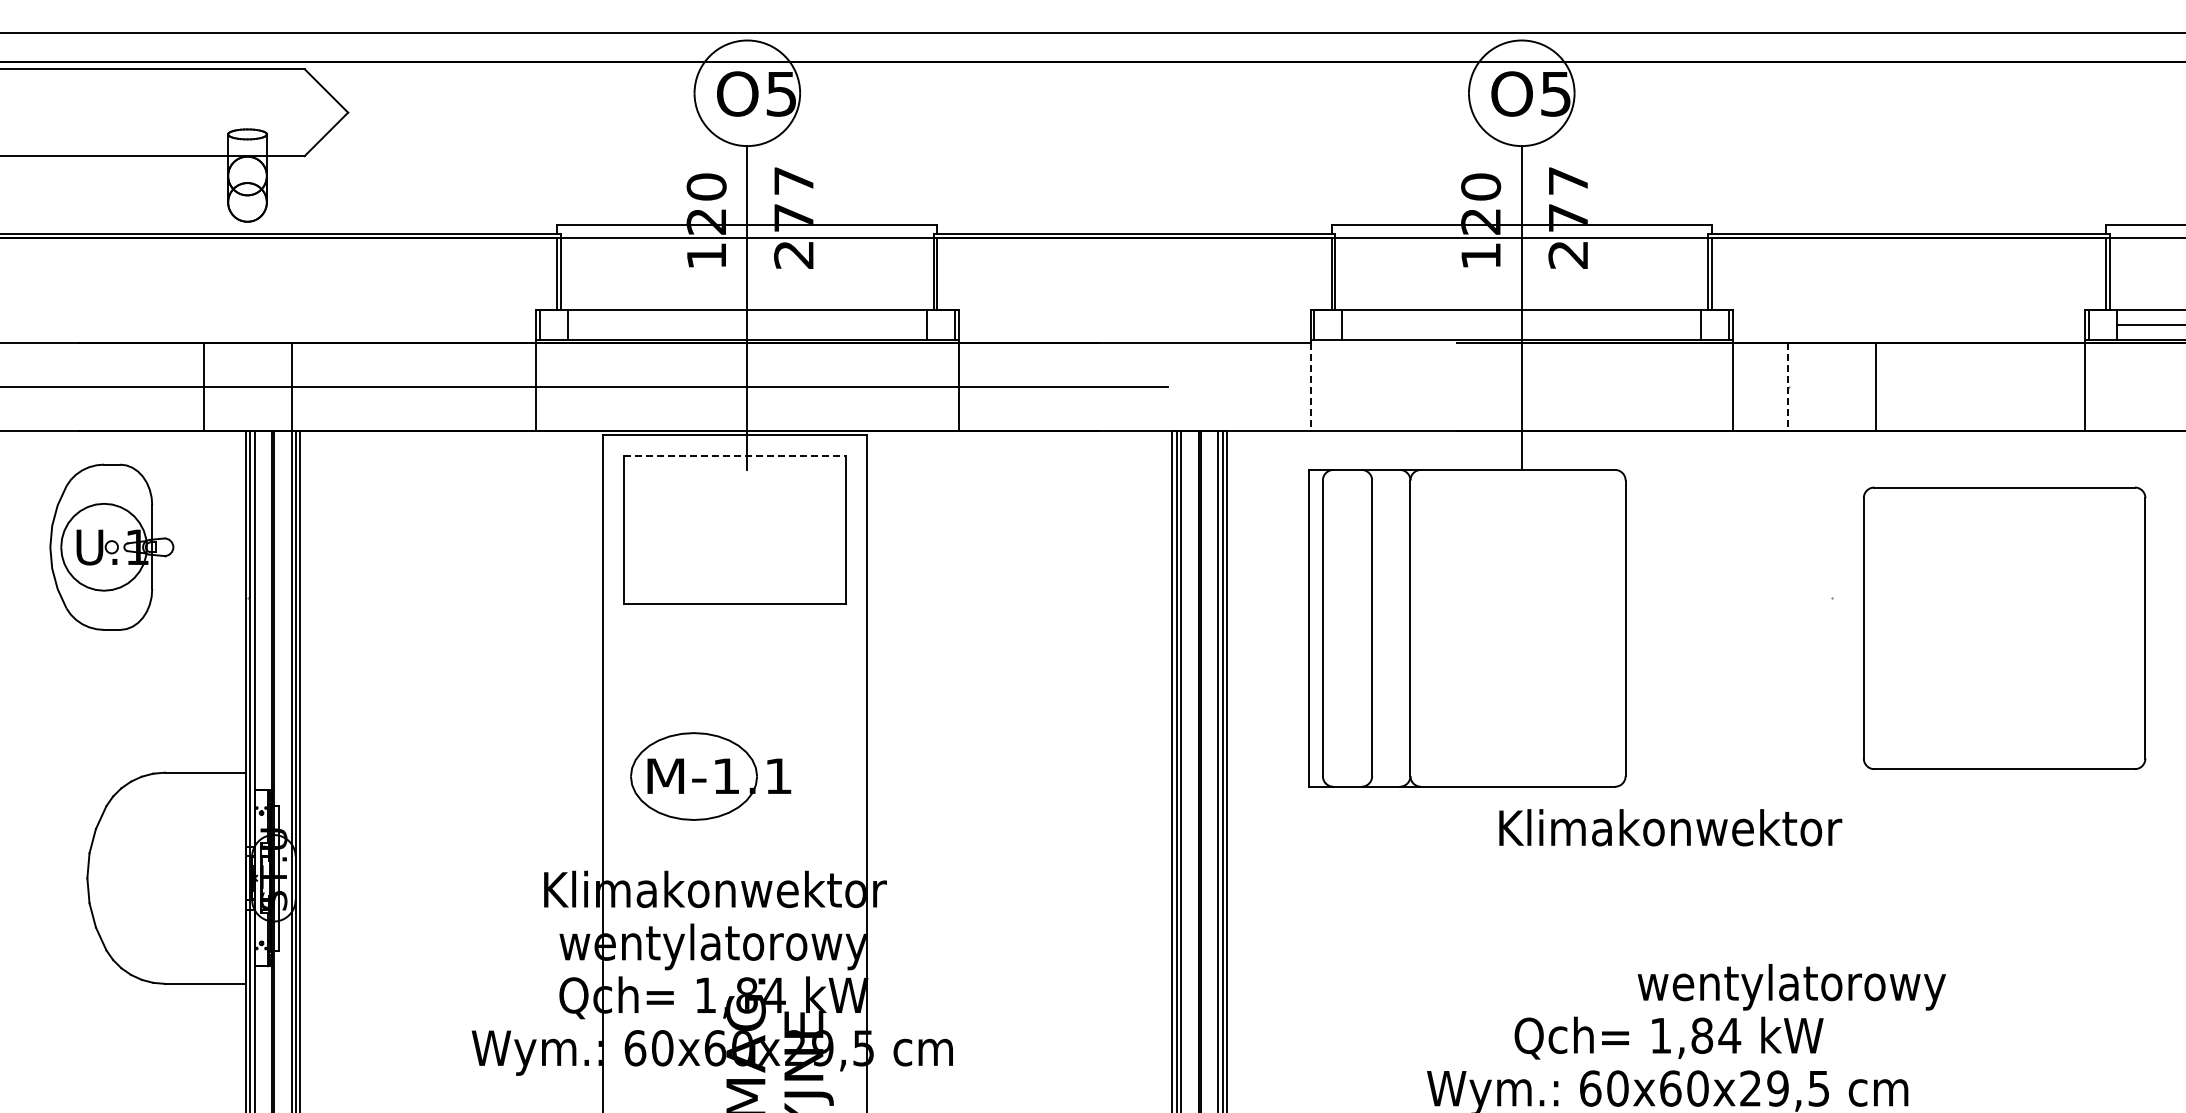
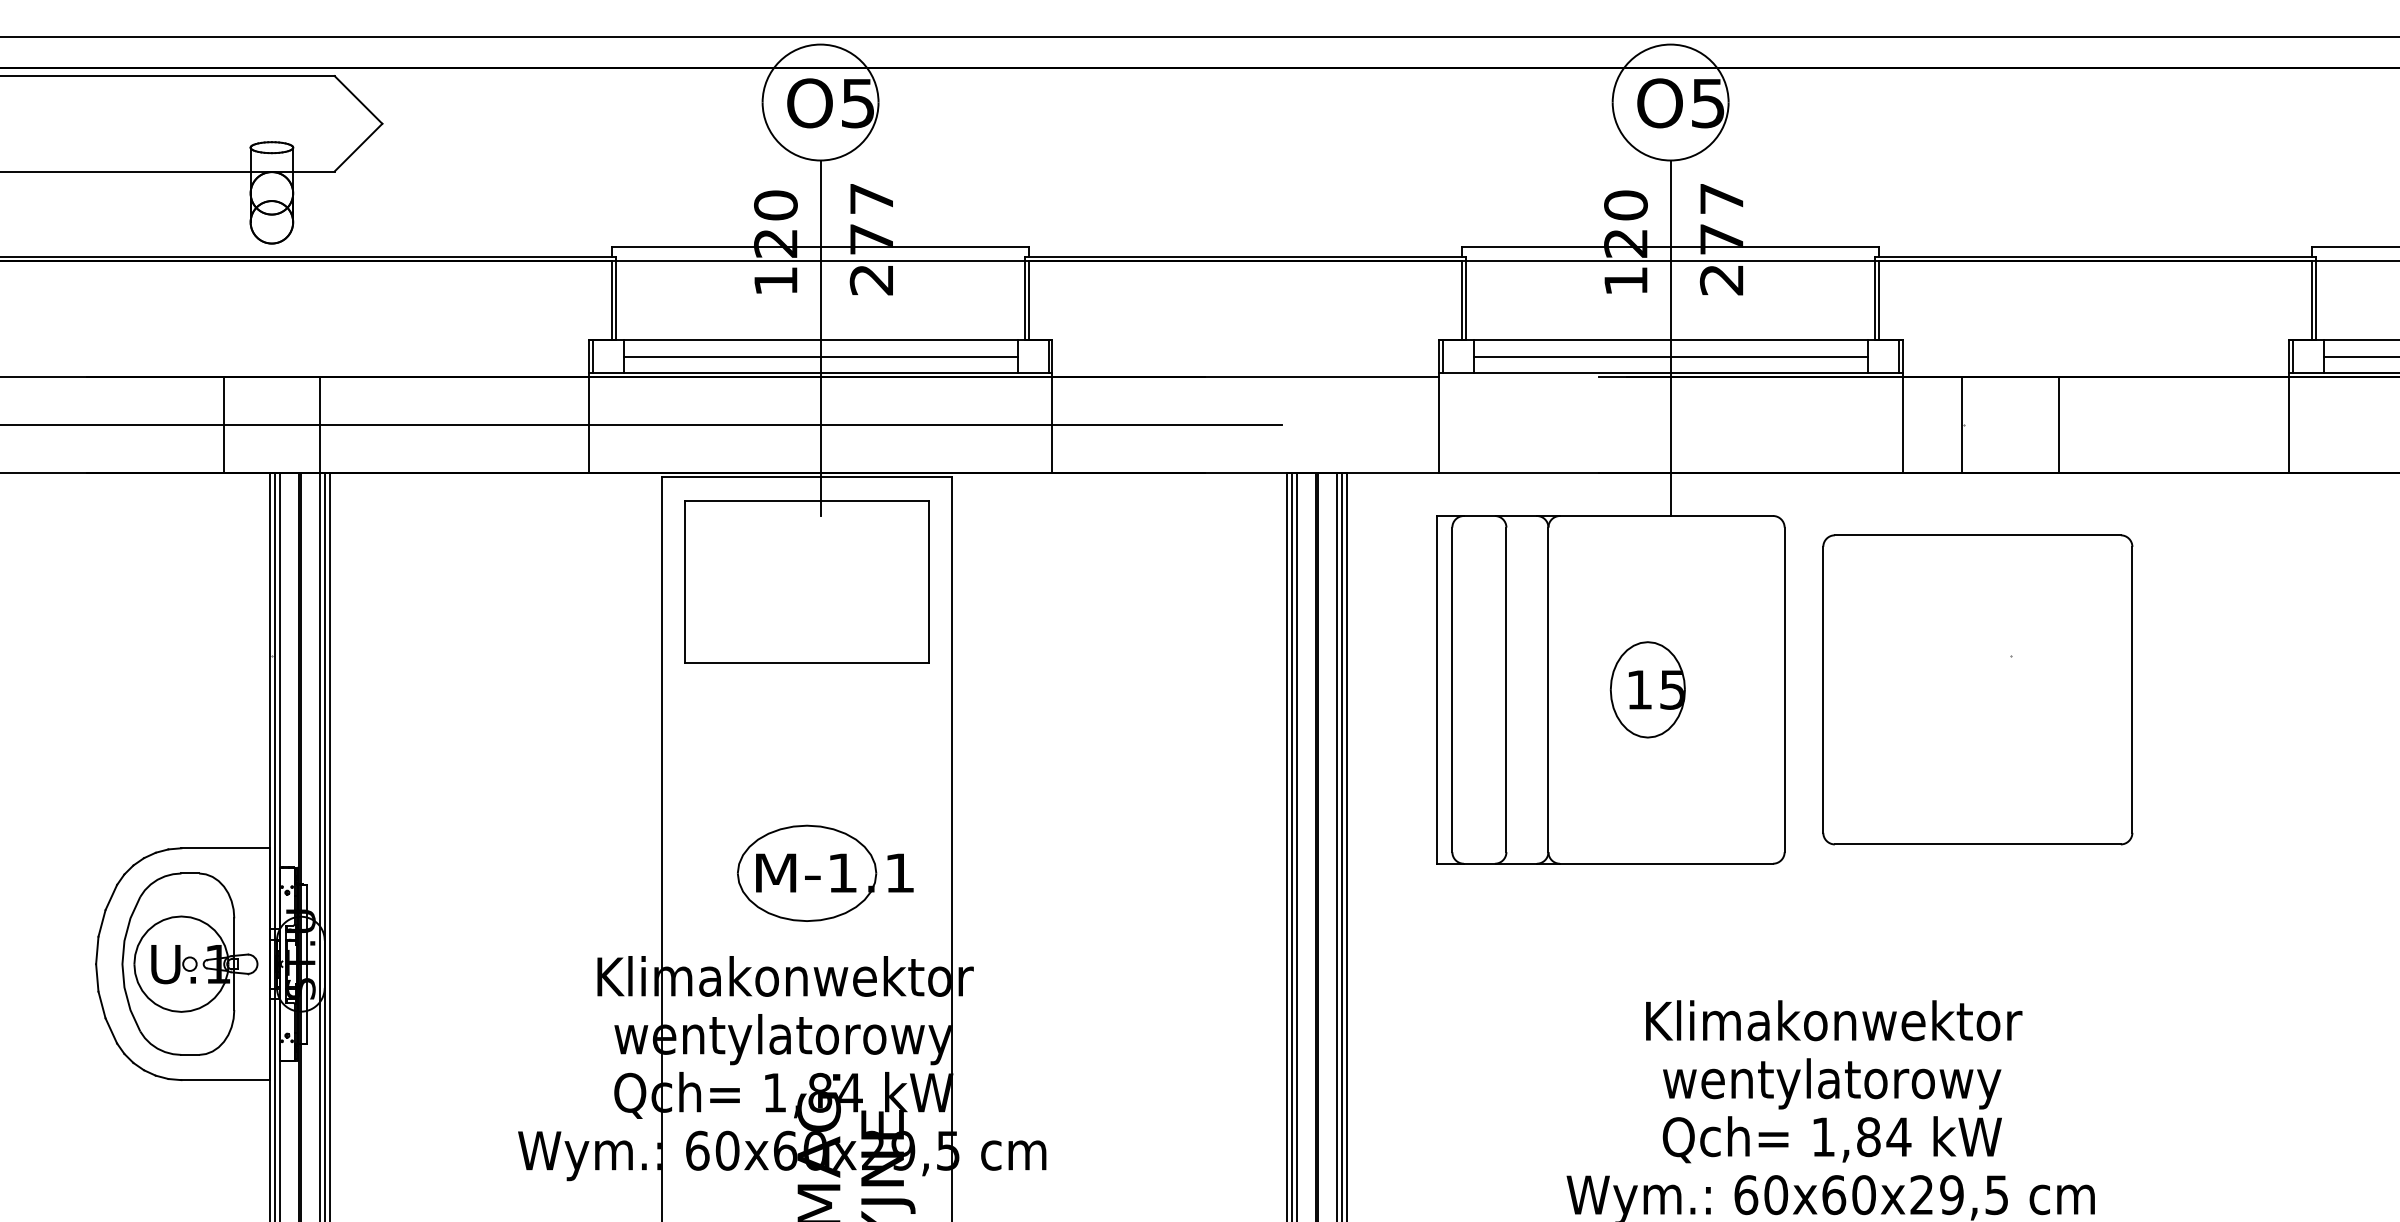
line: (746, 324) -> (819, 356), added
line: (1521, 324) -> (1670, 356), added
line: (1310, 387) -> (1438, 425), dashed -> solid
line: (1787, 387) -> (1962, 425), dashed -> solid
line: (735, 455) -> (807, 500), dashed -> solid
part: (111, 546) -> (189, 963), moved
part: (2004, 627) -> (1977, 688), moved
part: (1500, 628) -> (1647, 690), added
part: (710, 776) -> (825, 873), moved
text: (1670, 827) -> (1833, 1020), moved
text: (1791, 987) -> (1831, 1084), moved

